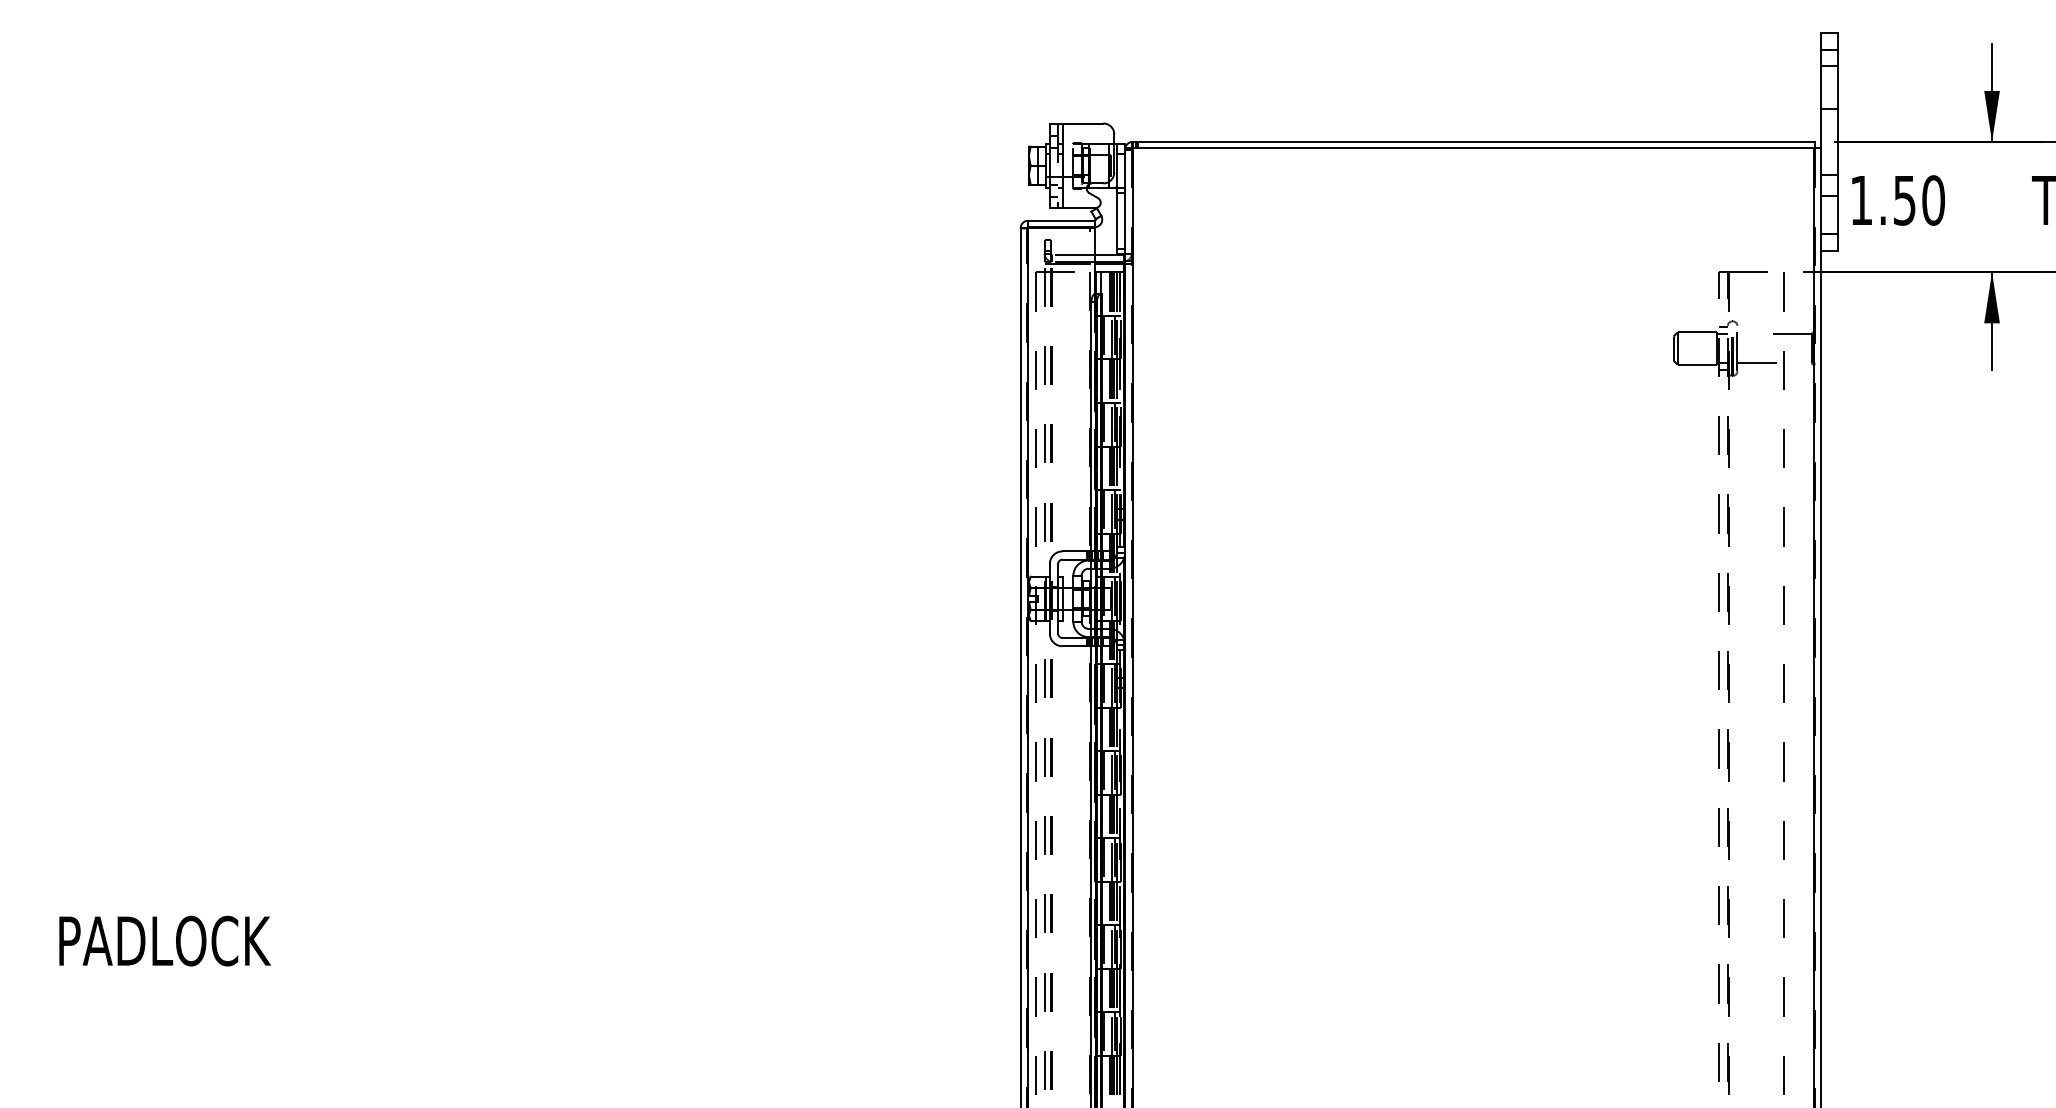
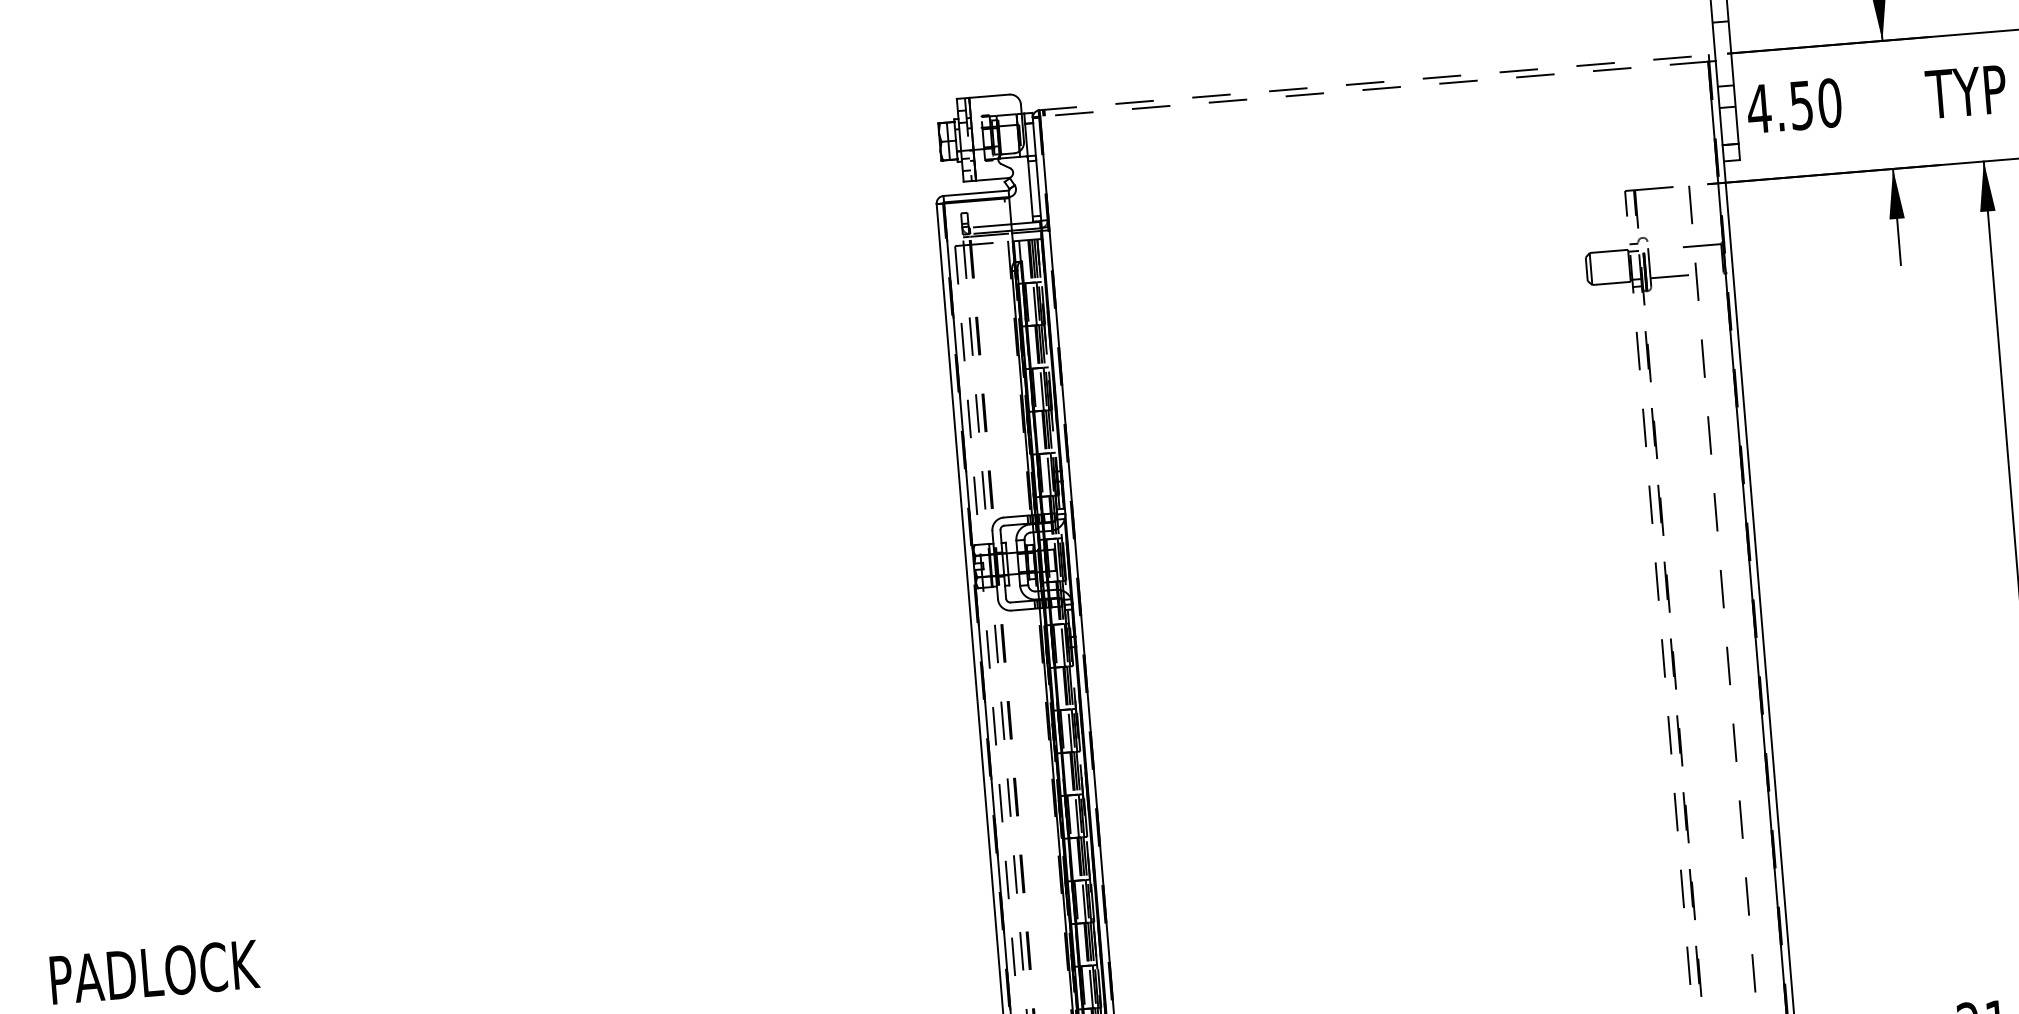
line: (1473, 141) -> (1373, 82), solid -> dashed
line: (1473, 148) -> (1374, 89), solid -> dashed
text: (1861, 200) -> (1759, 108), 1.50 -> 4.50

